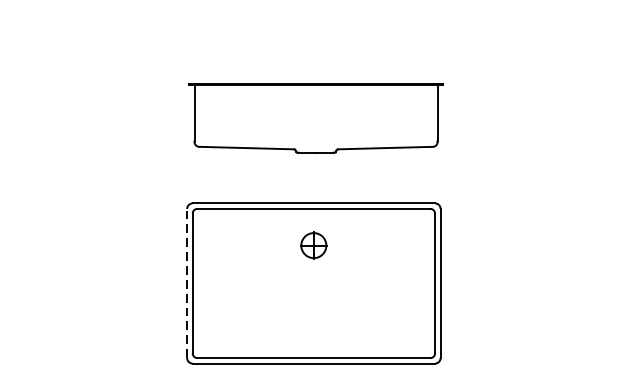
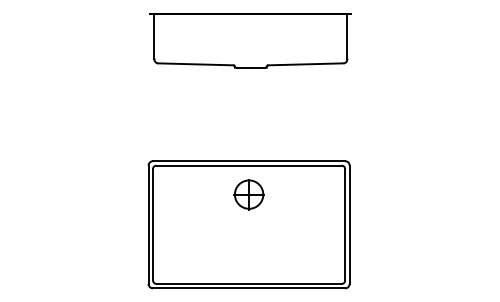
part: (315, 118) -> (250, 40), moved
part: (313, 245) -> (248, 194), size x1.43
line: (187, 283) -> (148, 224), dashed -> solid

